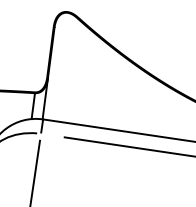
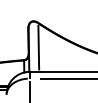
line: (69, 69) -> (38, 47), added

